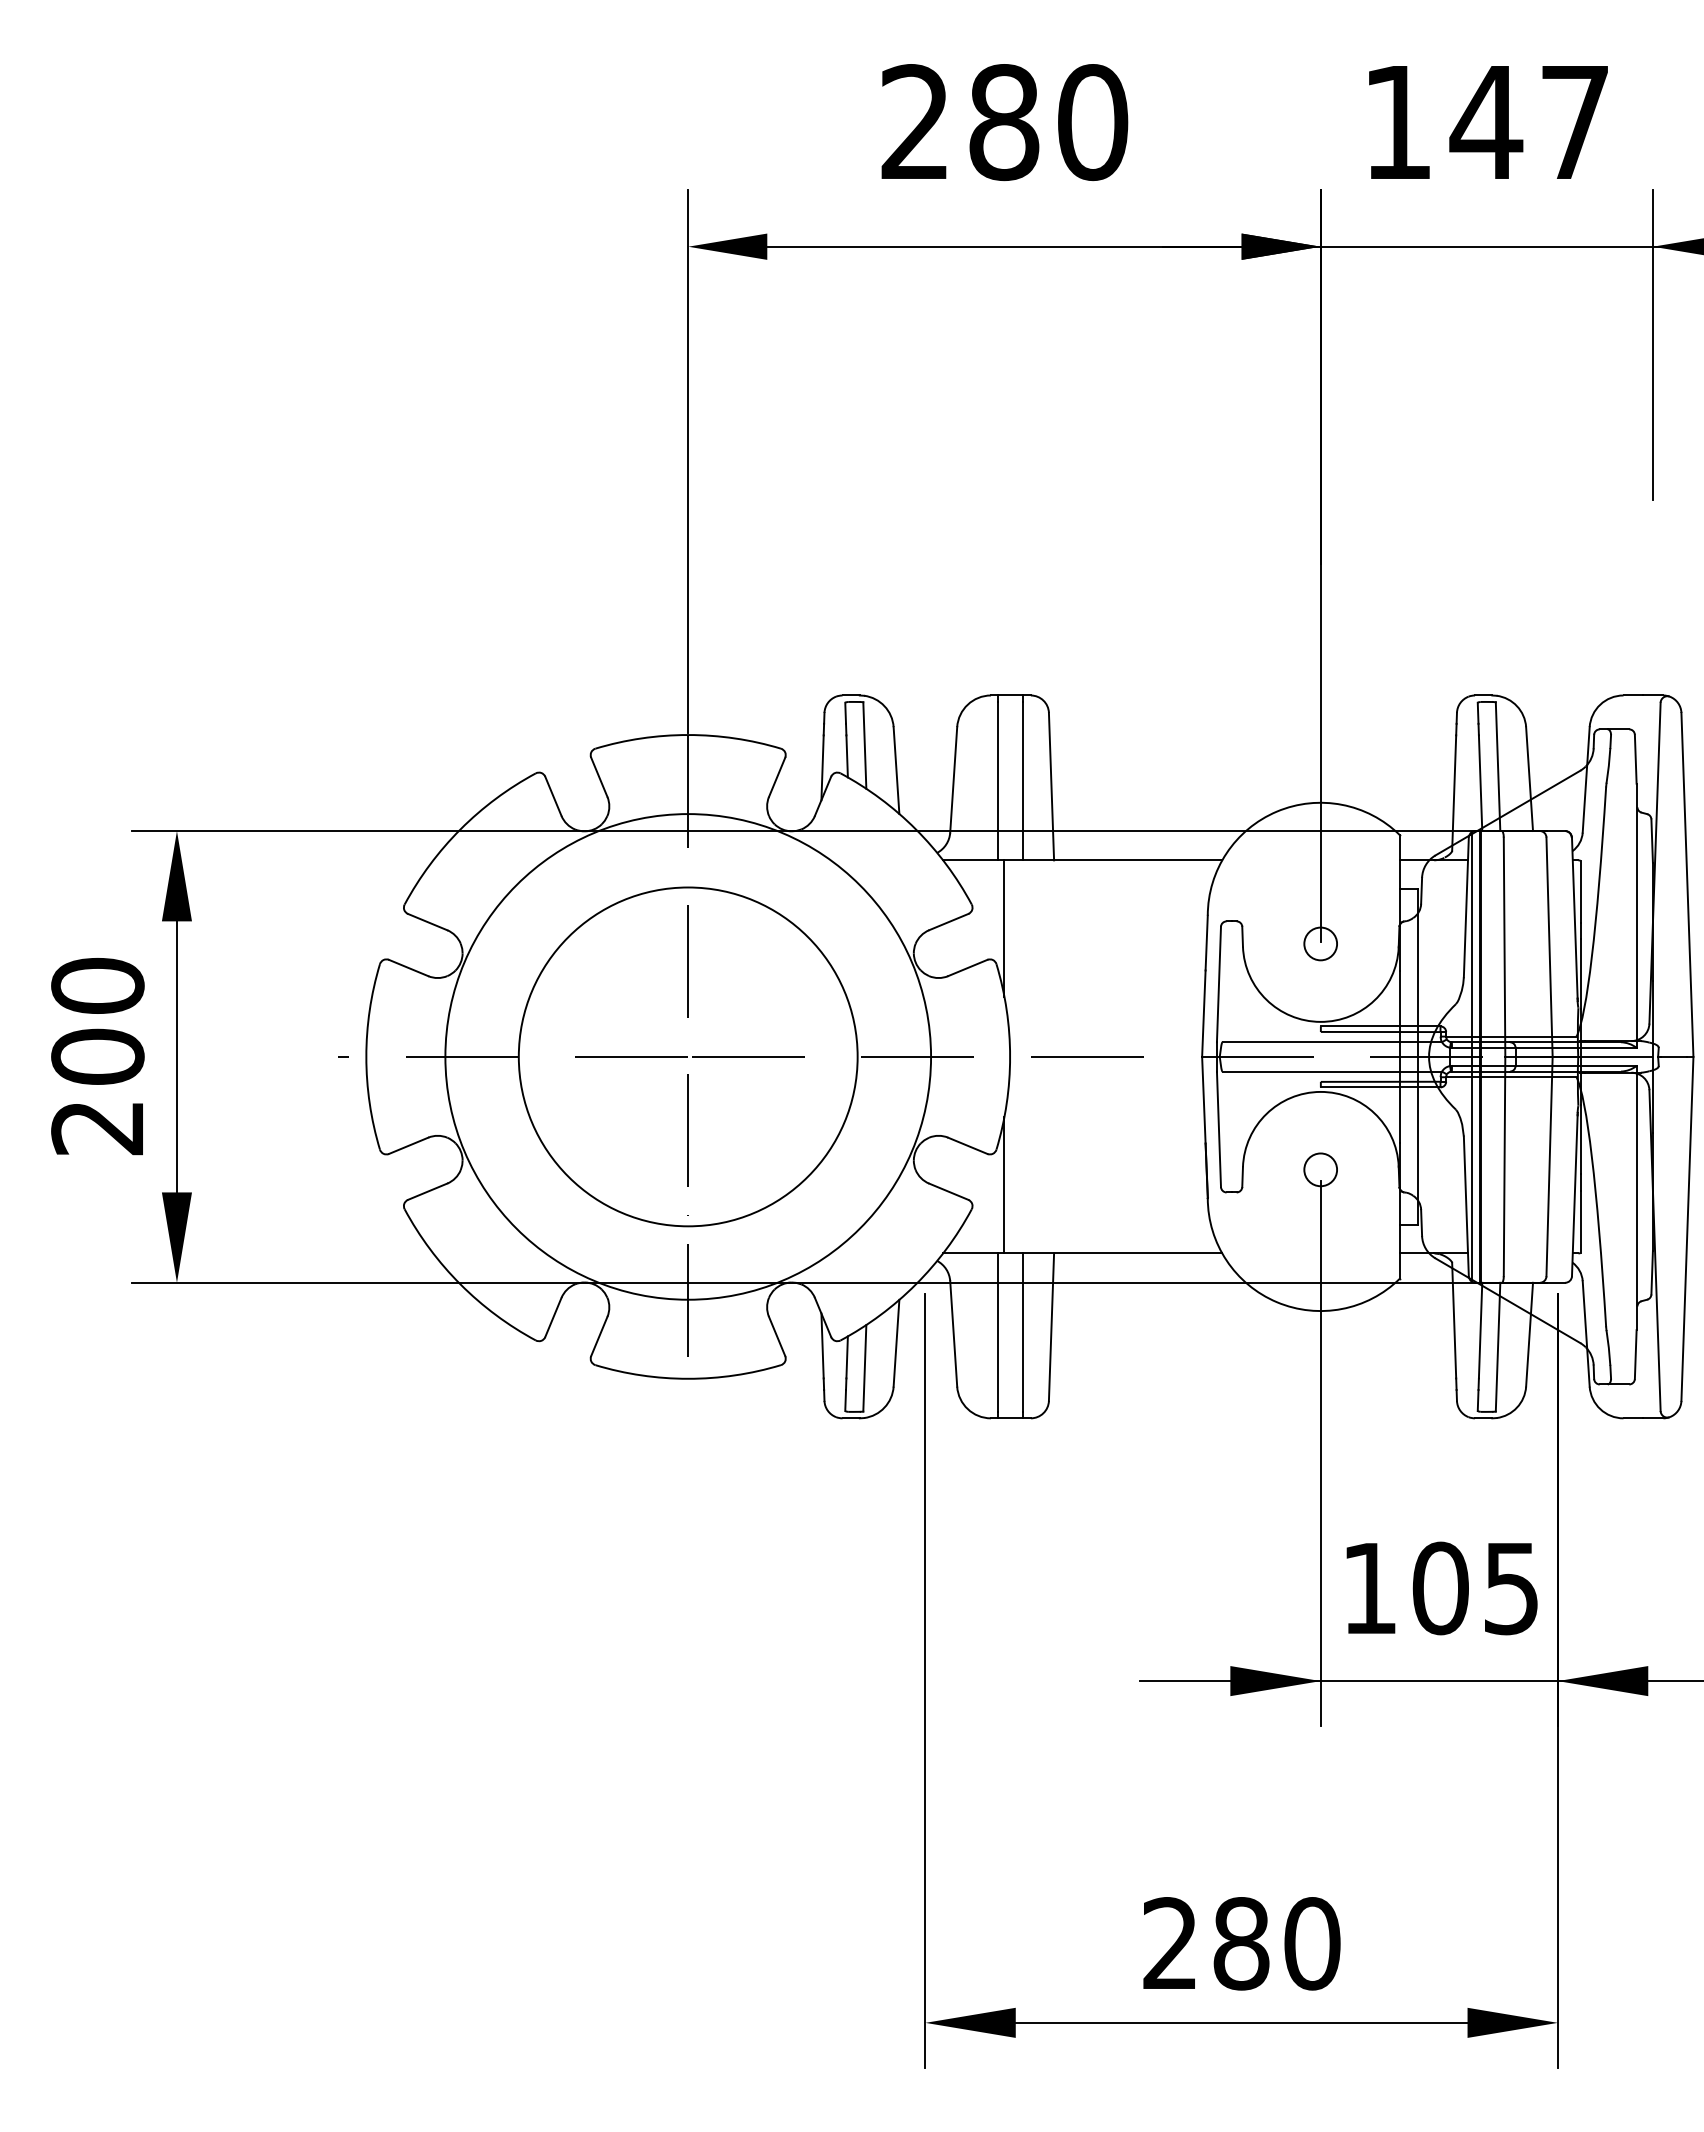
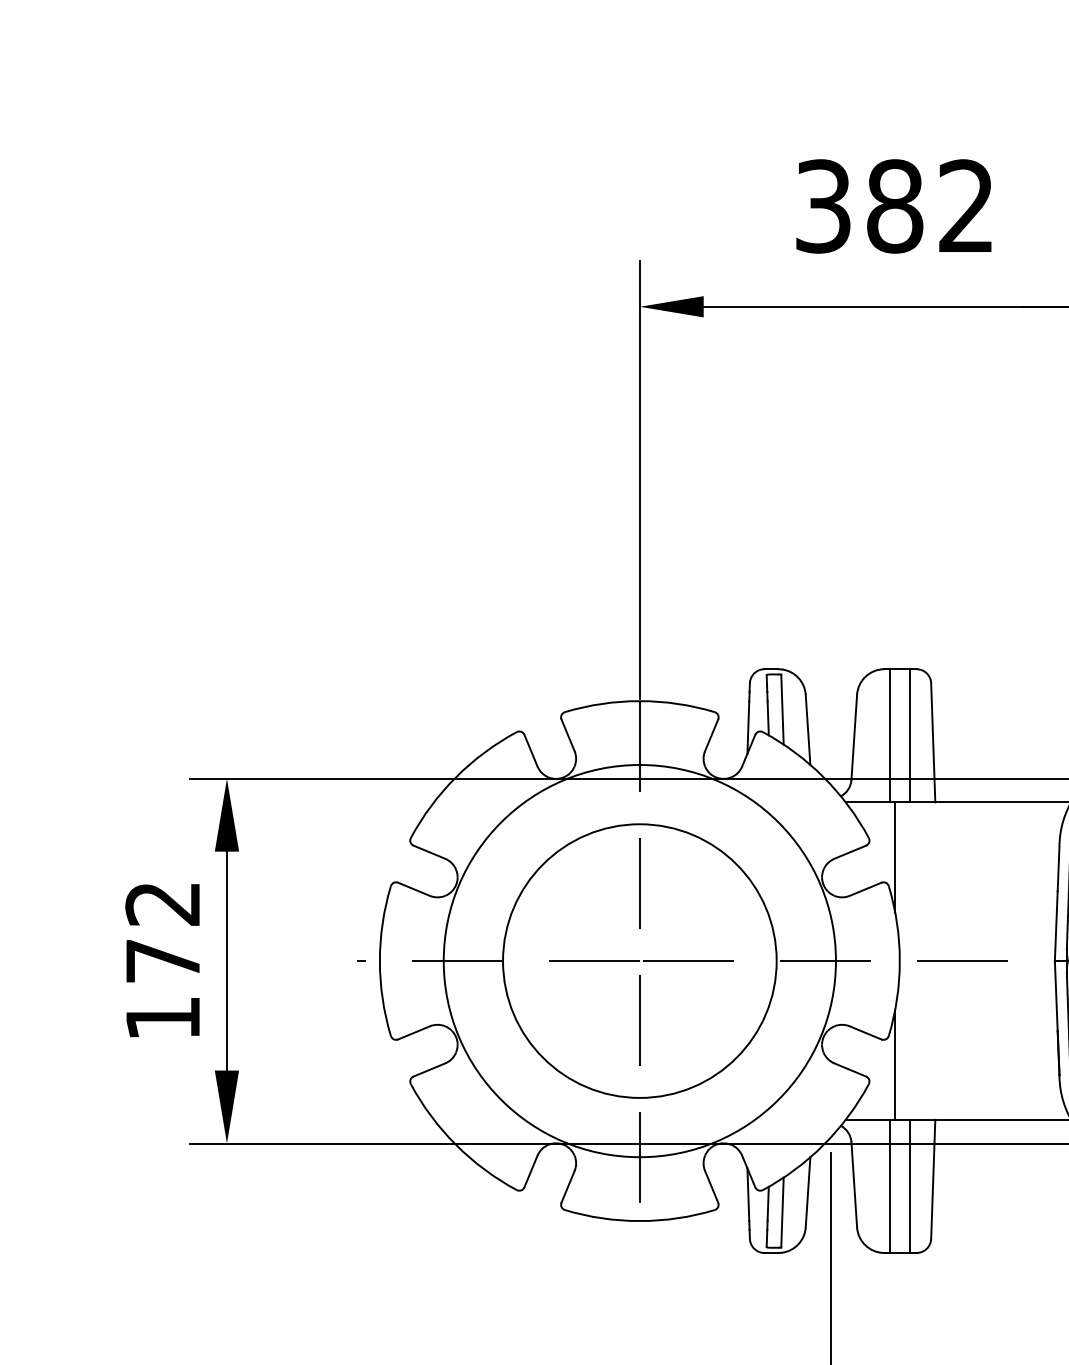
text: (1004, 122) -> (895, 206), 280 -> 382
text: (97, 1056) -> (162, 960), 200 -> 172

